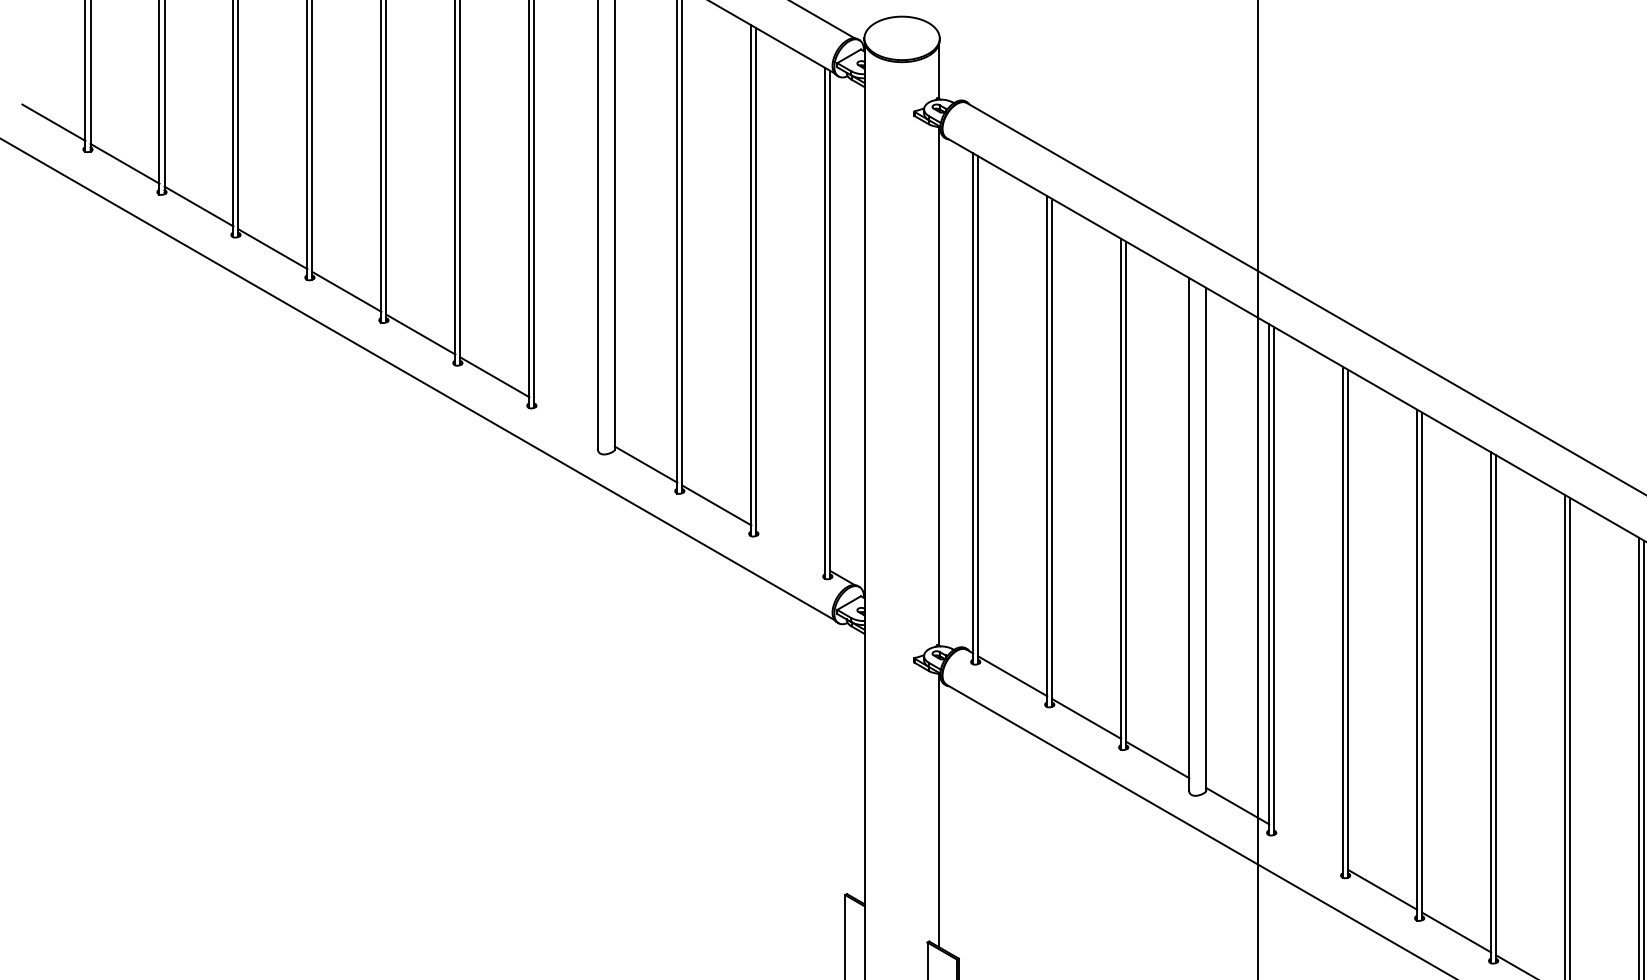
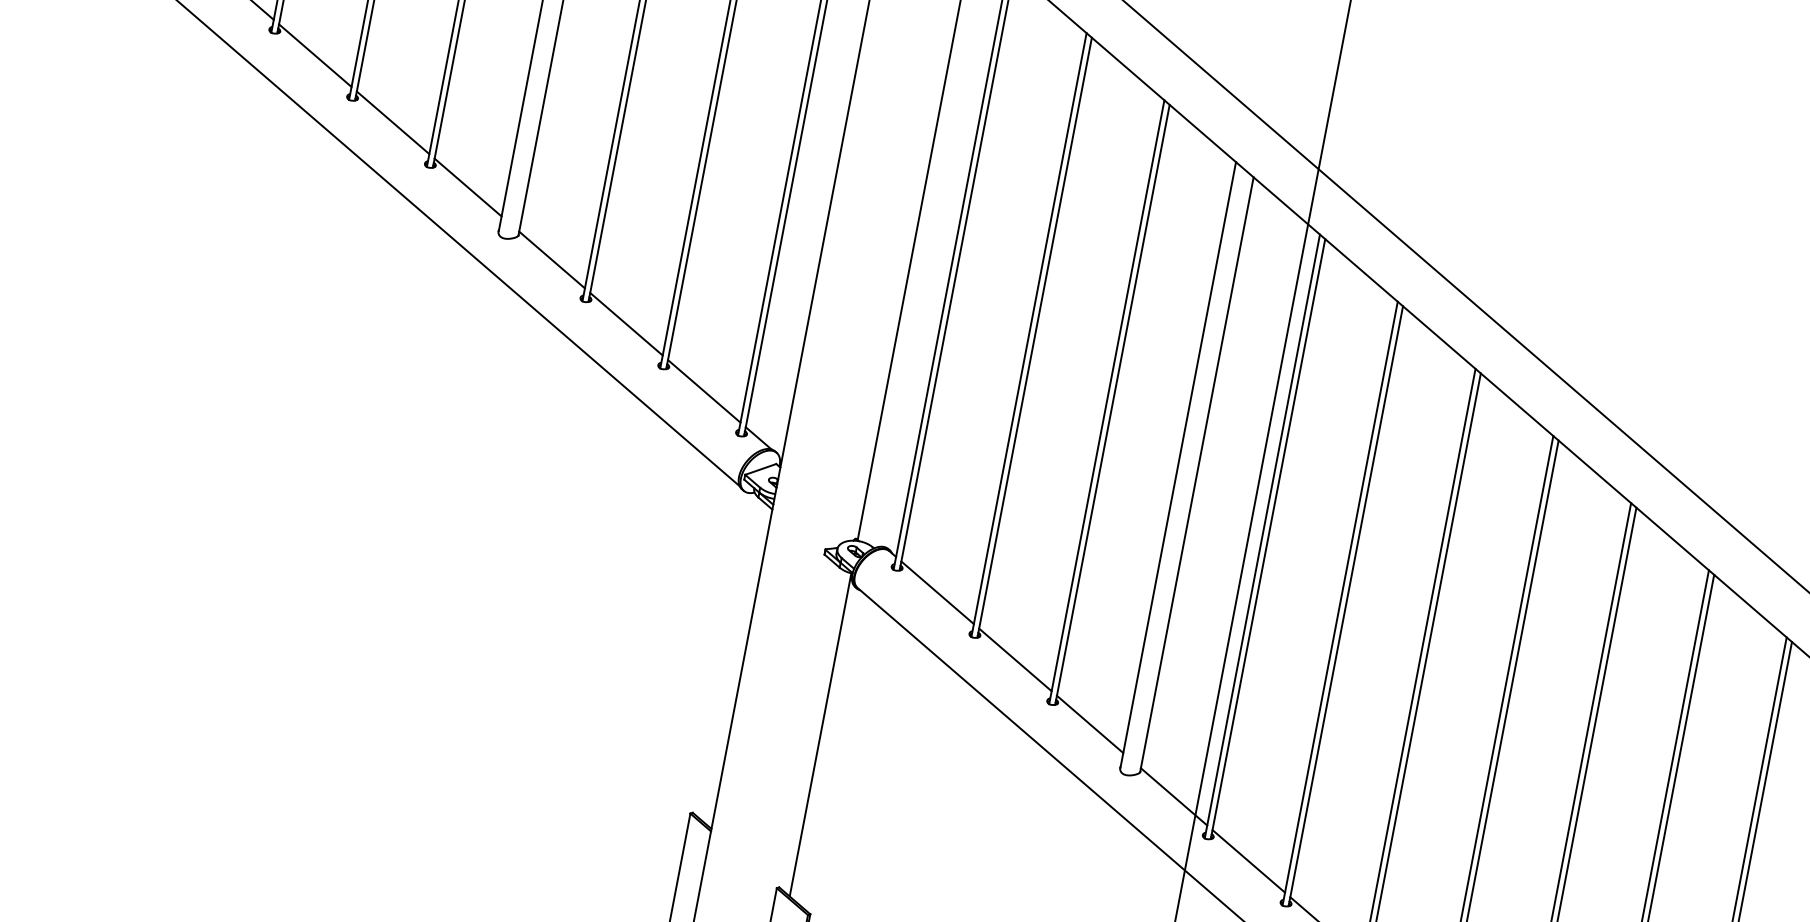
line: (566, 418) -> (468, 187), added
line: (790, 548) -> (703, 391), added
line: (1308, 847) -> (1248, 861), added

